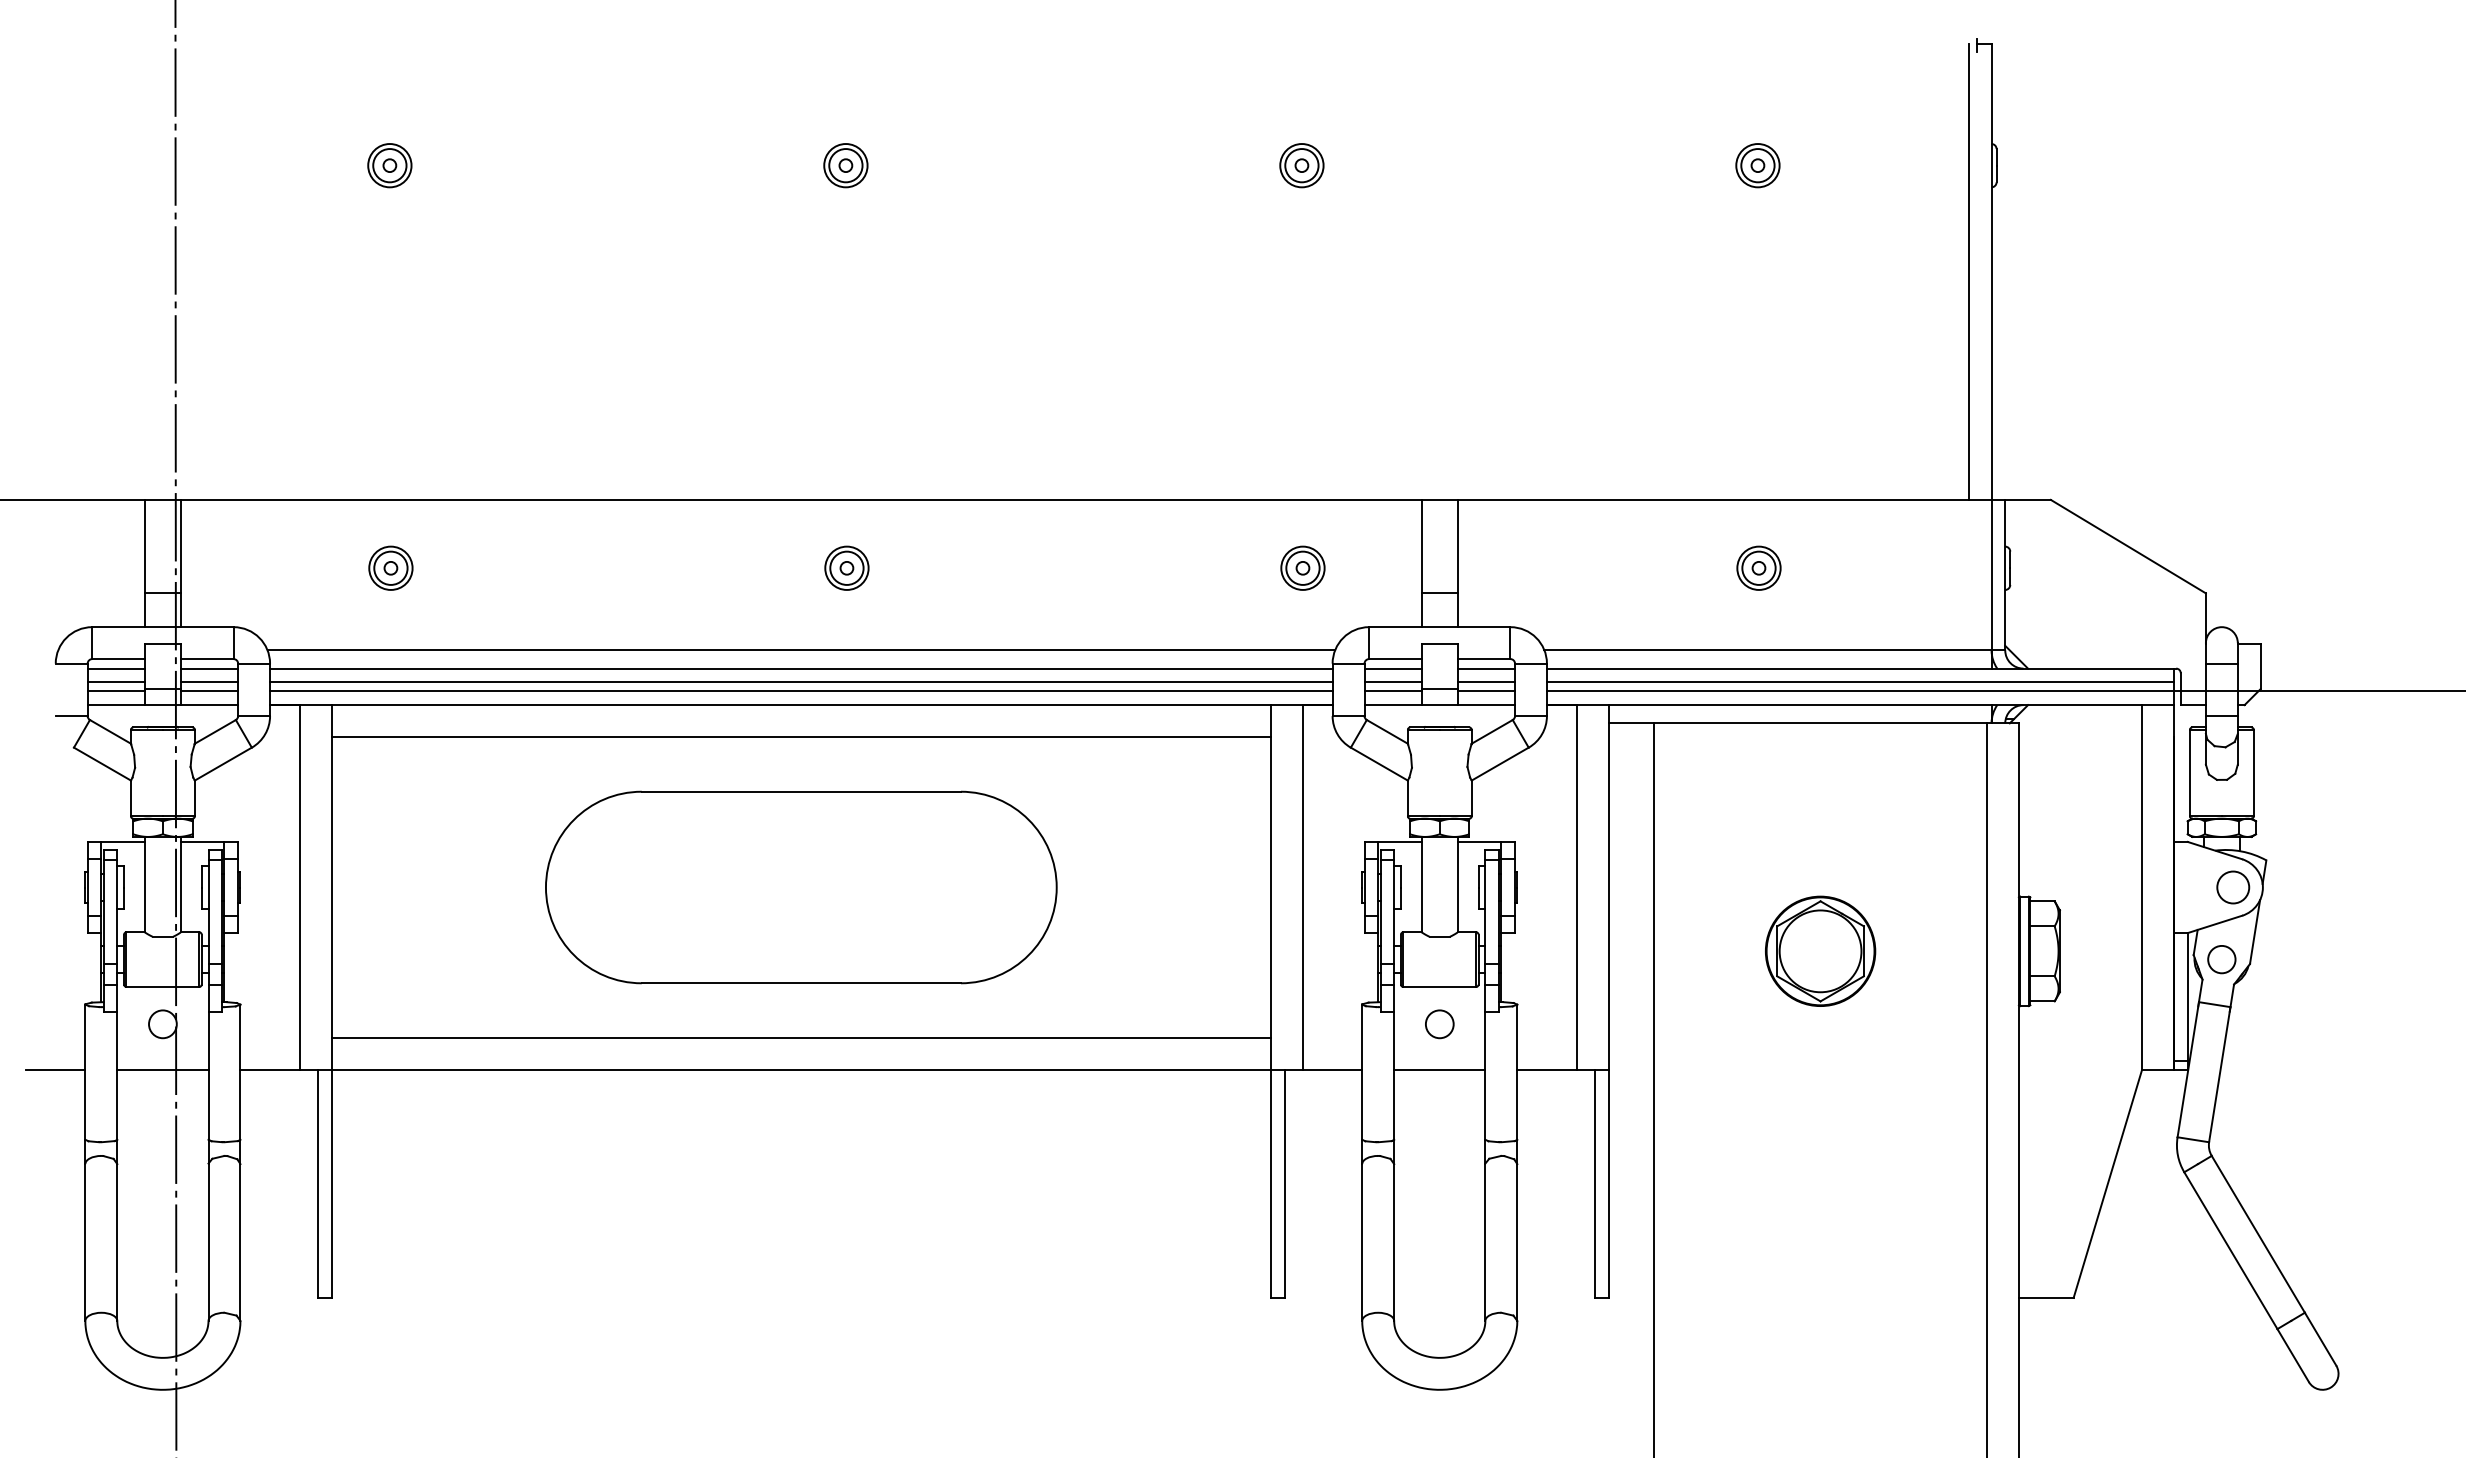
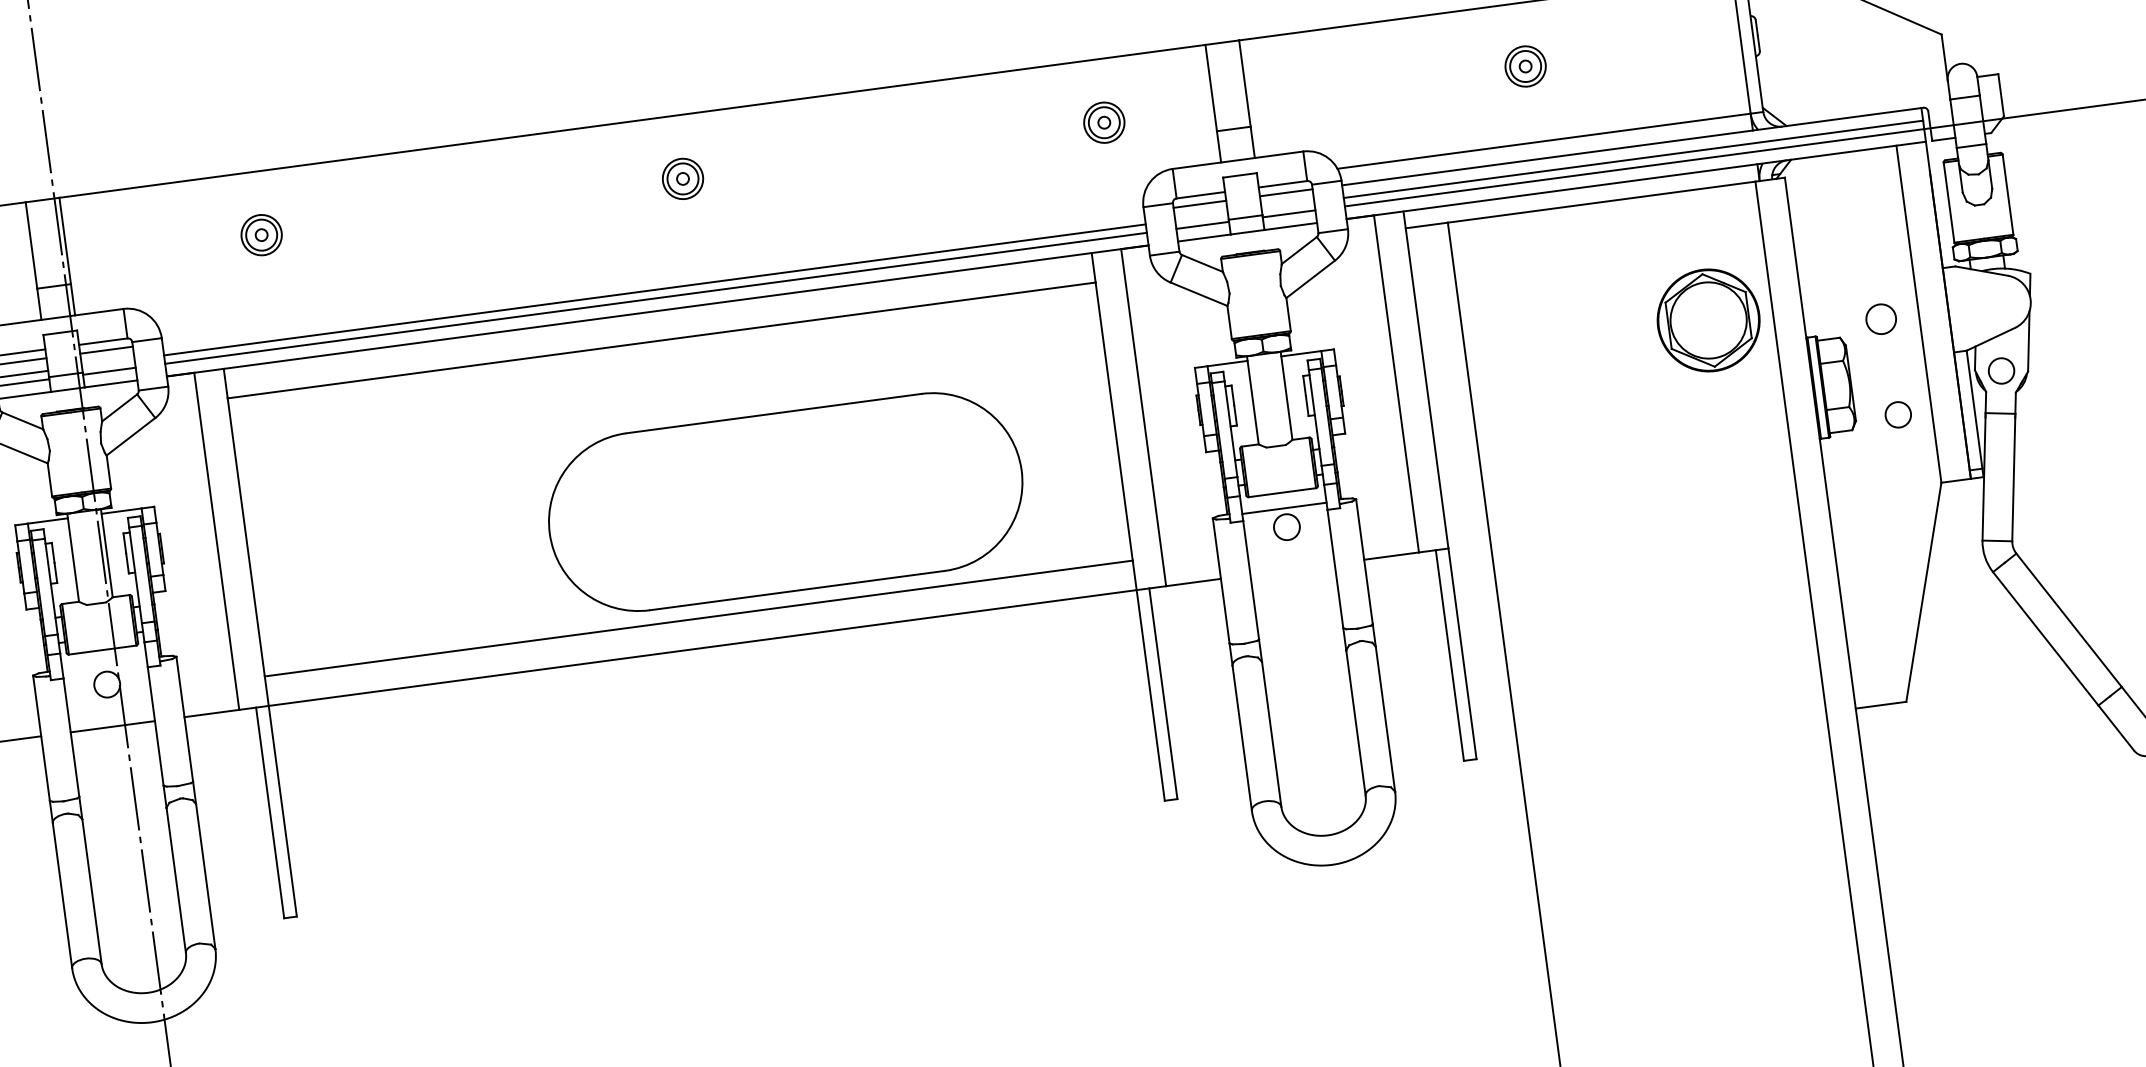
line: (801, 650) -> (651, 260), removed
line: (801, 668) -> (653, 277), removed
line: (209, 682) -> (108, 363), removed
line: (1392, 682) -> (1201, 217), removed
line: (1486, 682) -> (1287, 205), removed
part: (801, 887) -> (785, 502), moved
circle: (2233, 887) -> (1881, 319), moved
part: (1820, 950) -> (1708, 319), moved
circle: (2105, 991) -> (1897, 414), added
line: (1439, 1069) -> (1284, 507), moved

